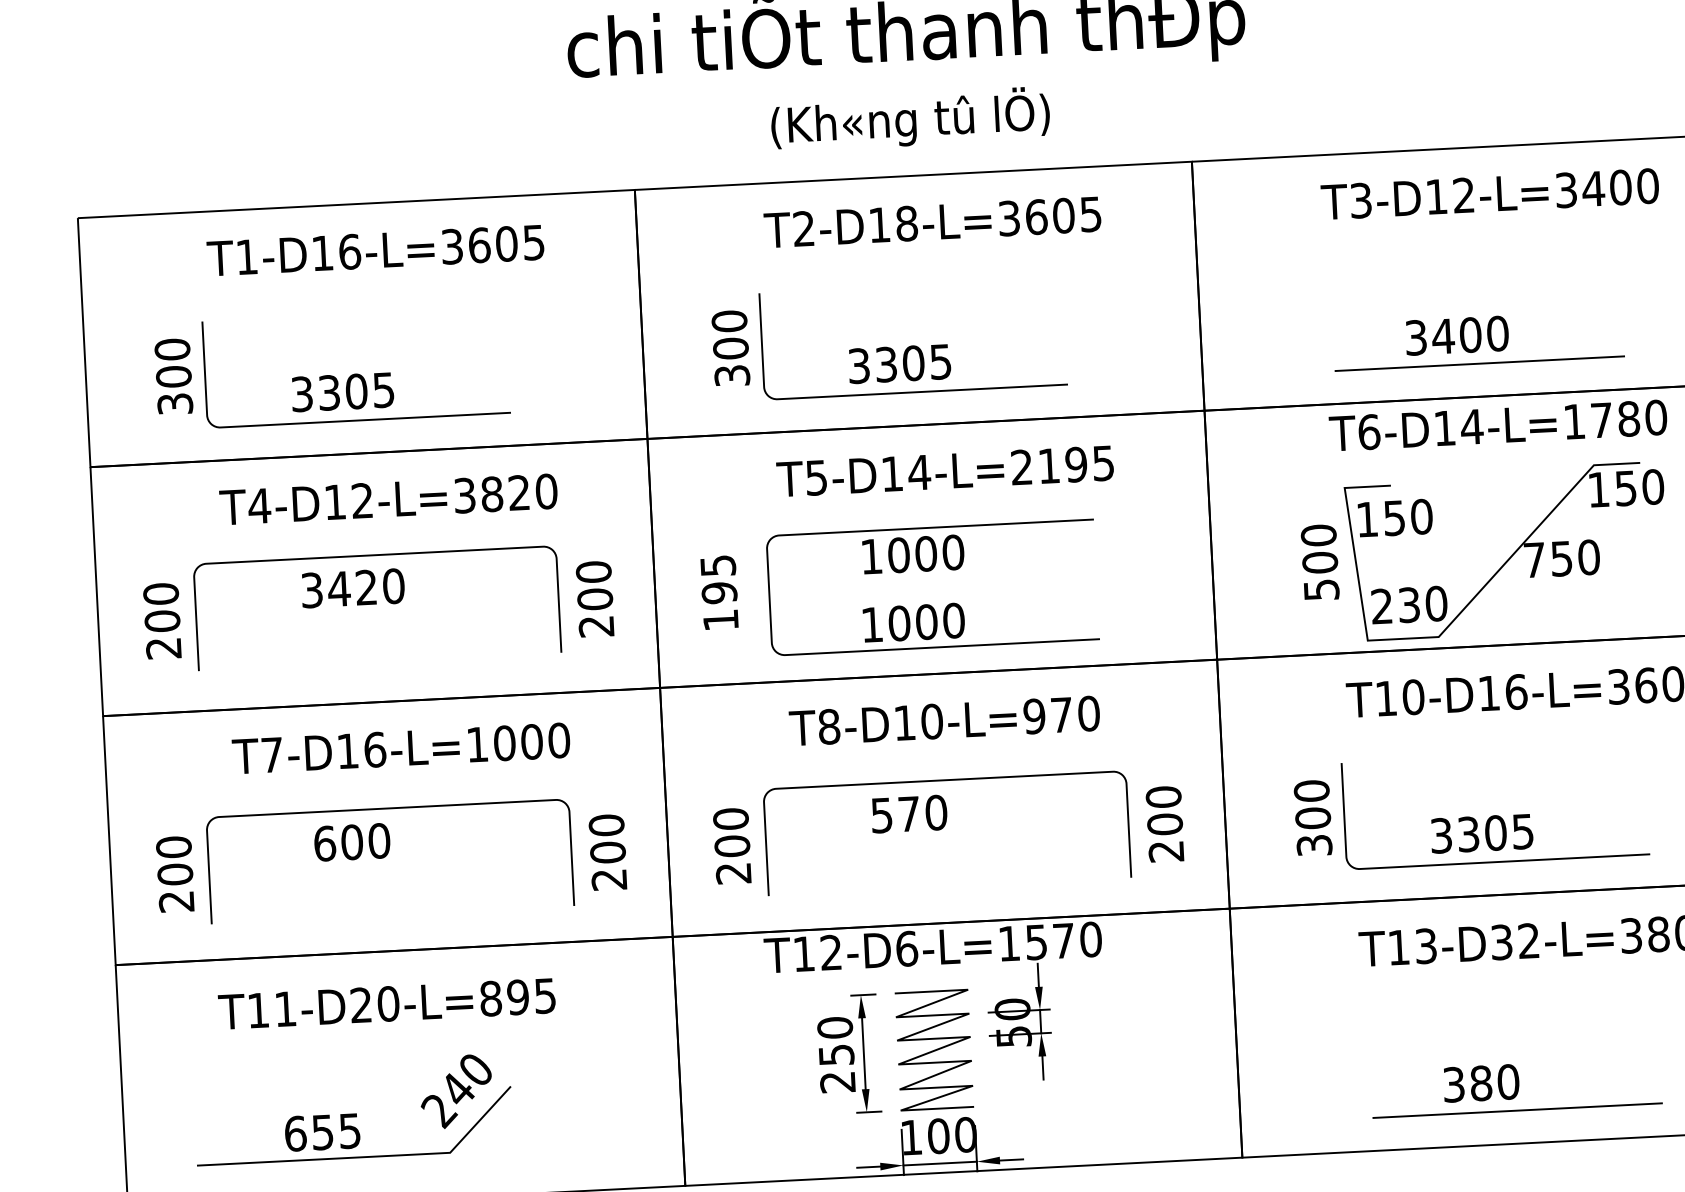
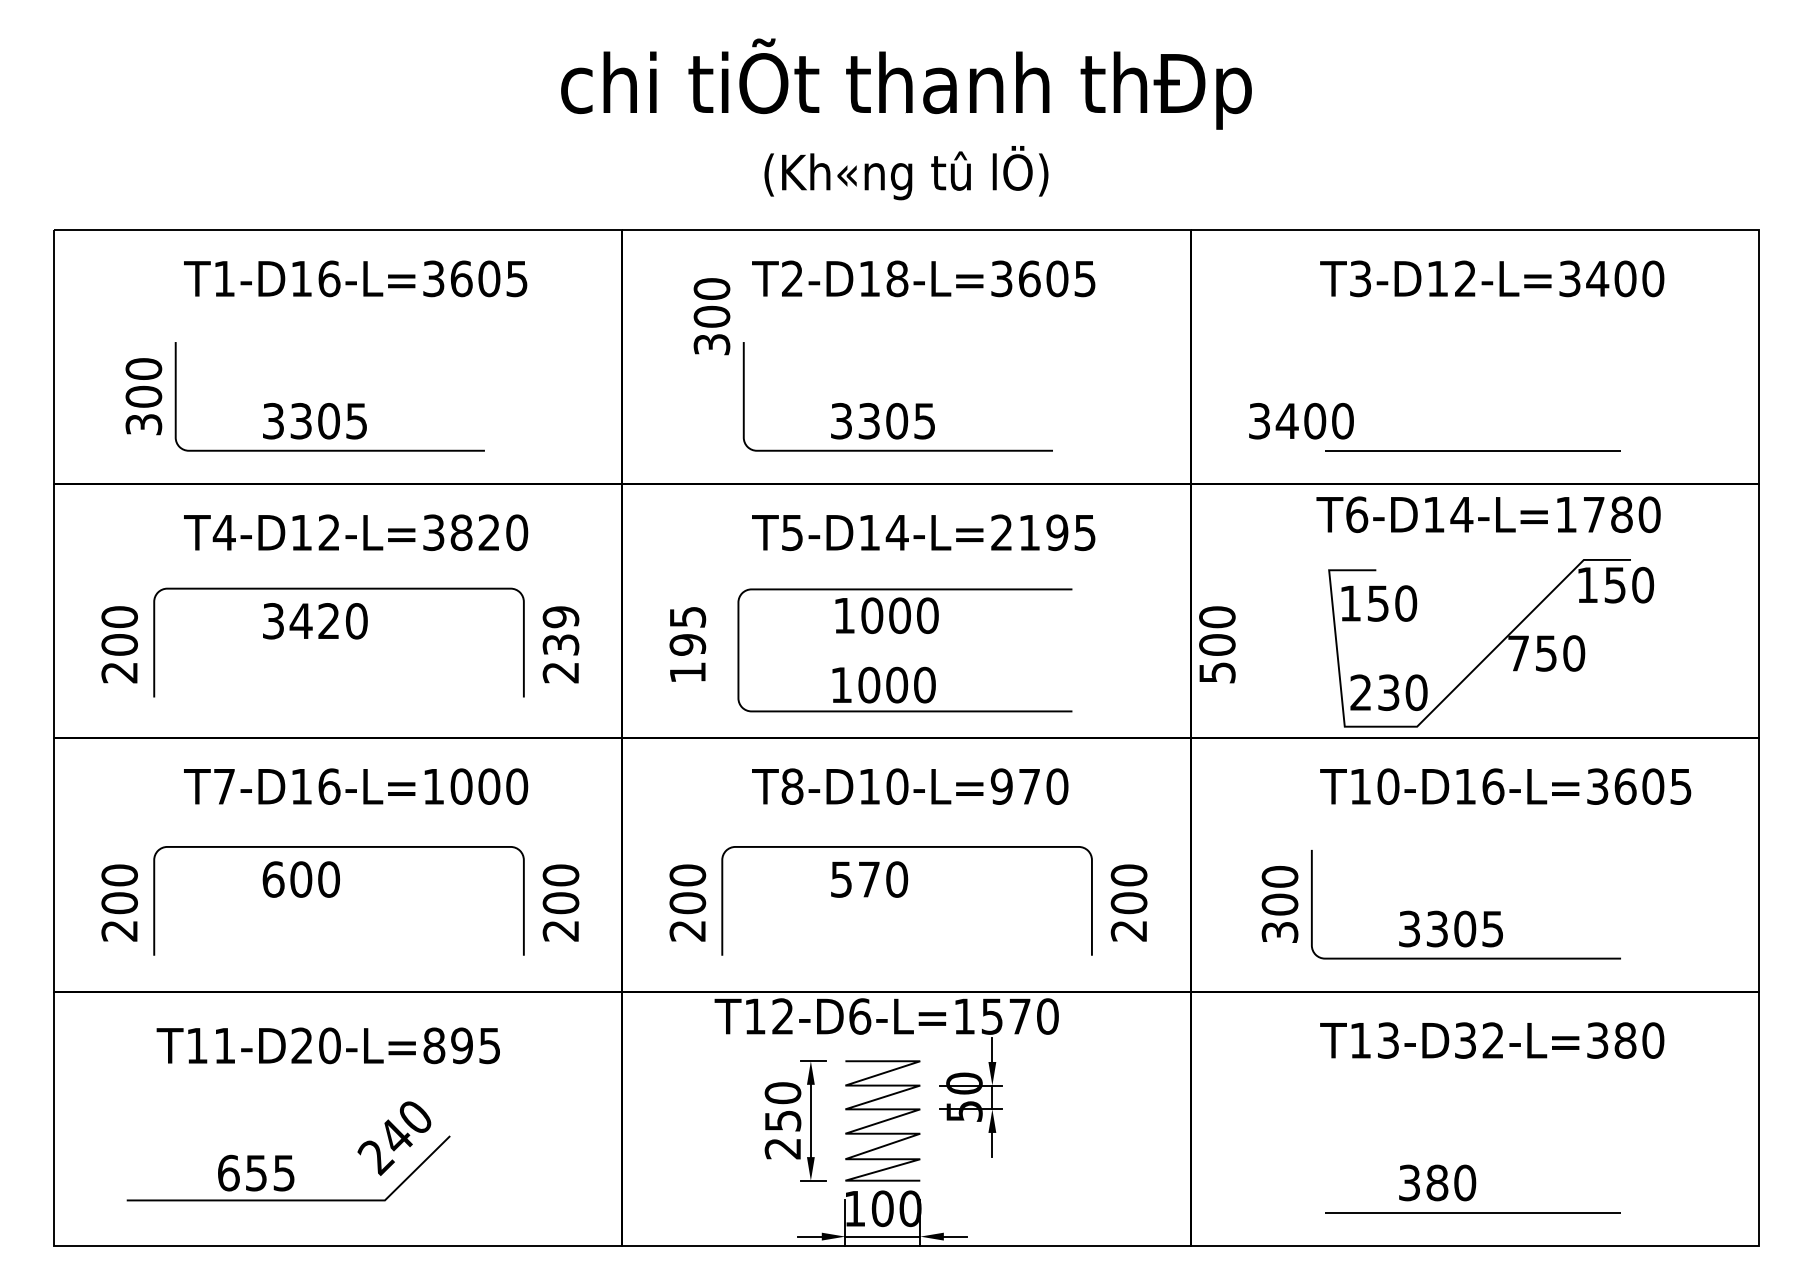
text: (1457, 336) -> (1301, 421), moved
text: (730, 348) -> (711, 316), moved
text: (1320, 562) -> (1217, 644), moved
text: (593, 585) -> (560, 630), 200 -> 239

